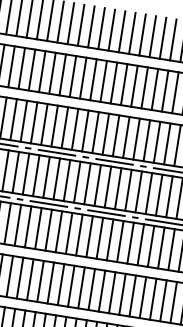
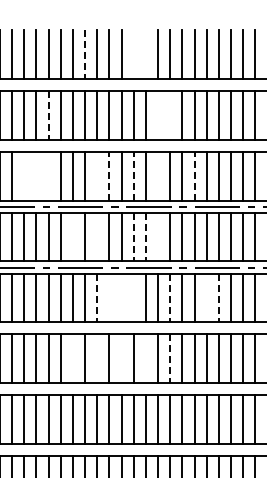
line: (81, 26) -> (85, 55), solid -> dashed
line: (121, 31) -> (133, 54), removed
line: (131, 33) -> (145, 54), removed
line: (42, 71) -> (48, 115), solid -> dashed
line: (134, 86) -> (158, 115), removed
line: (144, 87) -> (170, 115), removed
line: (13, 118) -> (24, 175), removed
line: (24, 120) -> (36, 175), removed
line: (34, 122) -> (48, 175), removed
line: (75, 128) -> (97, 175), removed
line: (85, 130) -> (109, 175), solid -> dashed
line: (105, 133) -> (133, 175), solid -> dashed
line: (126, 136) -> (158, 175), removed
line: (157, 141) -> (194, 175), solid -> dashed
line: (46, 176) -> (72, 236), removed
line: (67, 180) -> (97, 236), removed
line: (97, 185) -> (133, 237), solid -> dashed
line: (107, 187) -> (145, 237), solid -> dashed
line: (118, 188) -> (158, 236), removed
line: (59, 232) -> (97, 298), solid -> dashed
line: (69, 233) -> (109, 297), removed
line: (79, 234) -> (121, 297), removed
line: (89, 236) -> (133, 297), removed
line: (120, 242) -> (170, 298), solid -> dashed
line: (150, 245) -> (206, 297), removed
line: (160, 248) -> (218, 298), solid -> dashed
line: (29, 279) -> (72, 358), removed
line: (51, 282) -> (97, 358), removed
line: (71, 285) -> (121, 358), removed
line: (91, 289) -> (145, 358), removed
line: (112, 293) -> (170, 359), solid -> dashed

